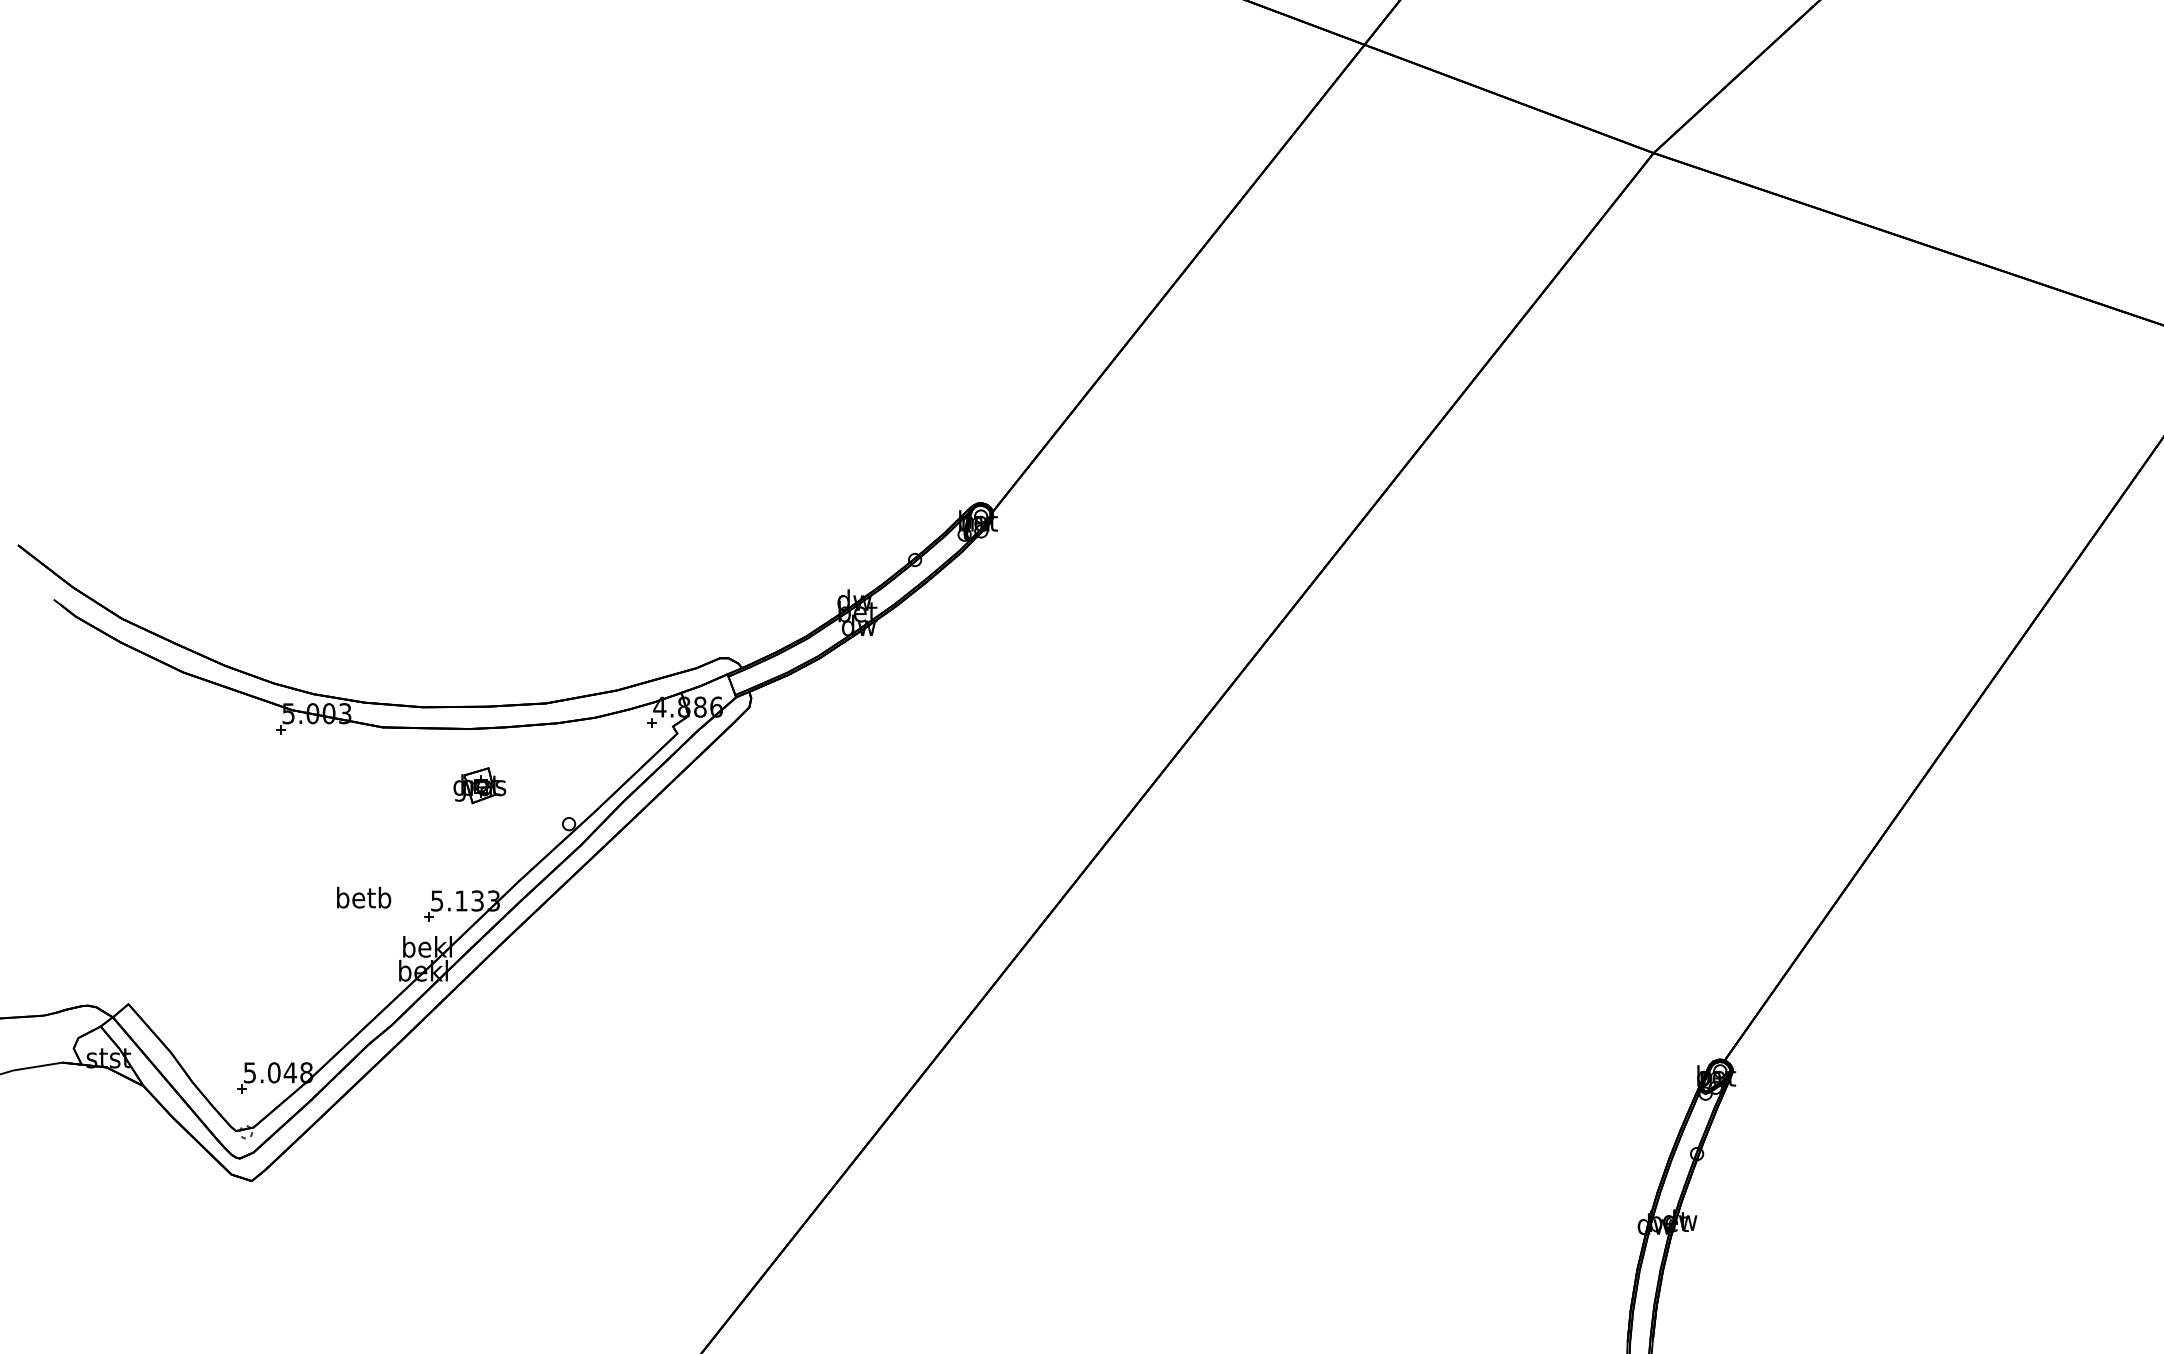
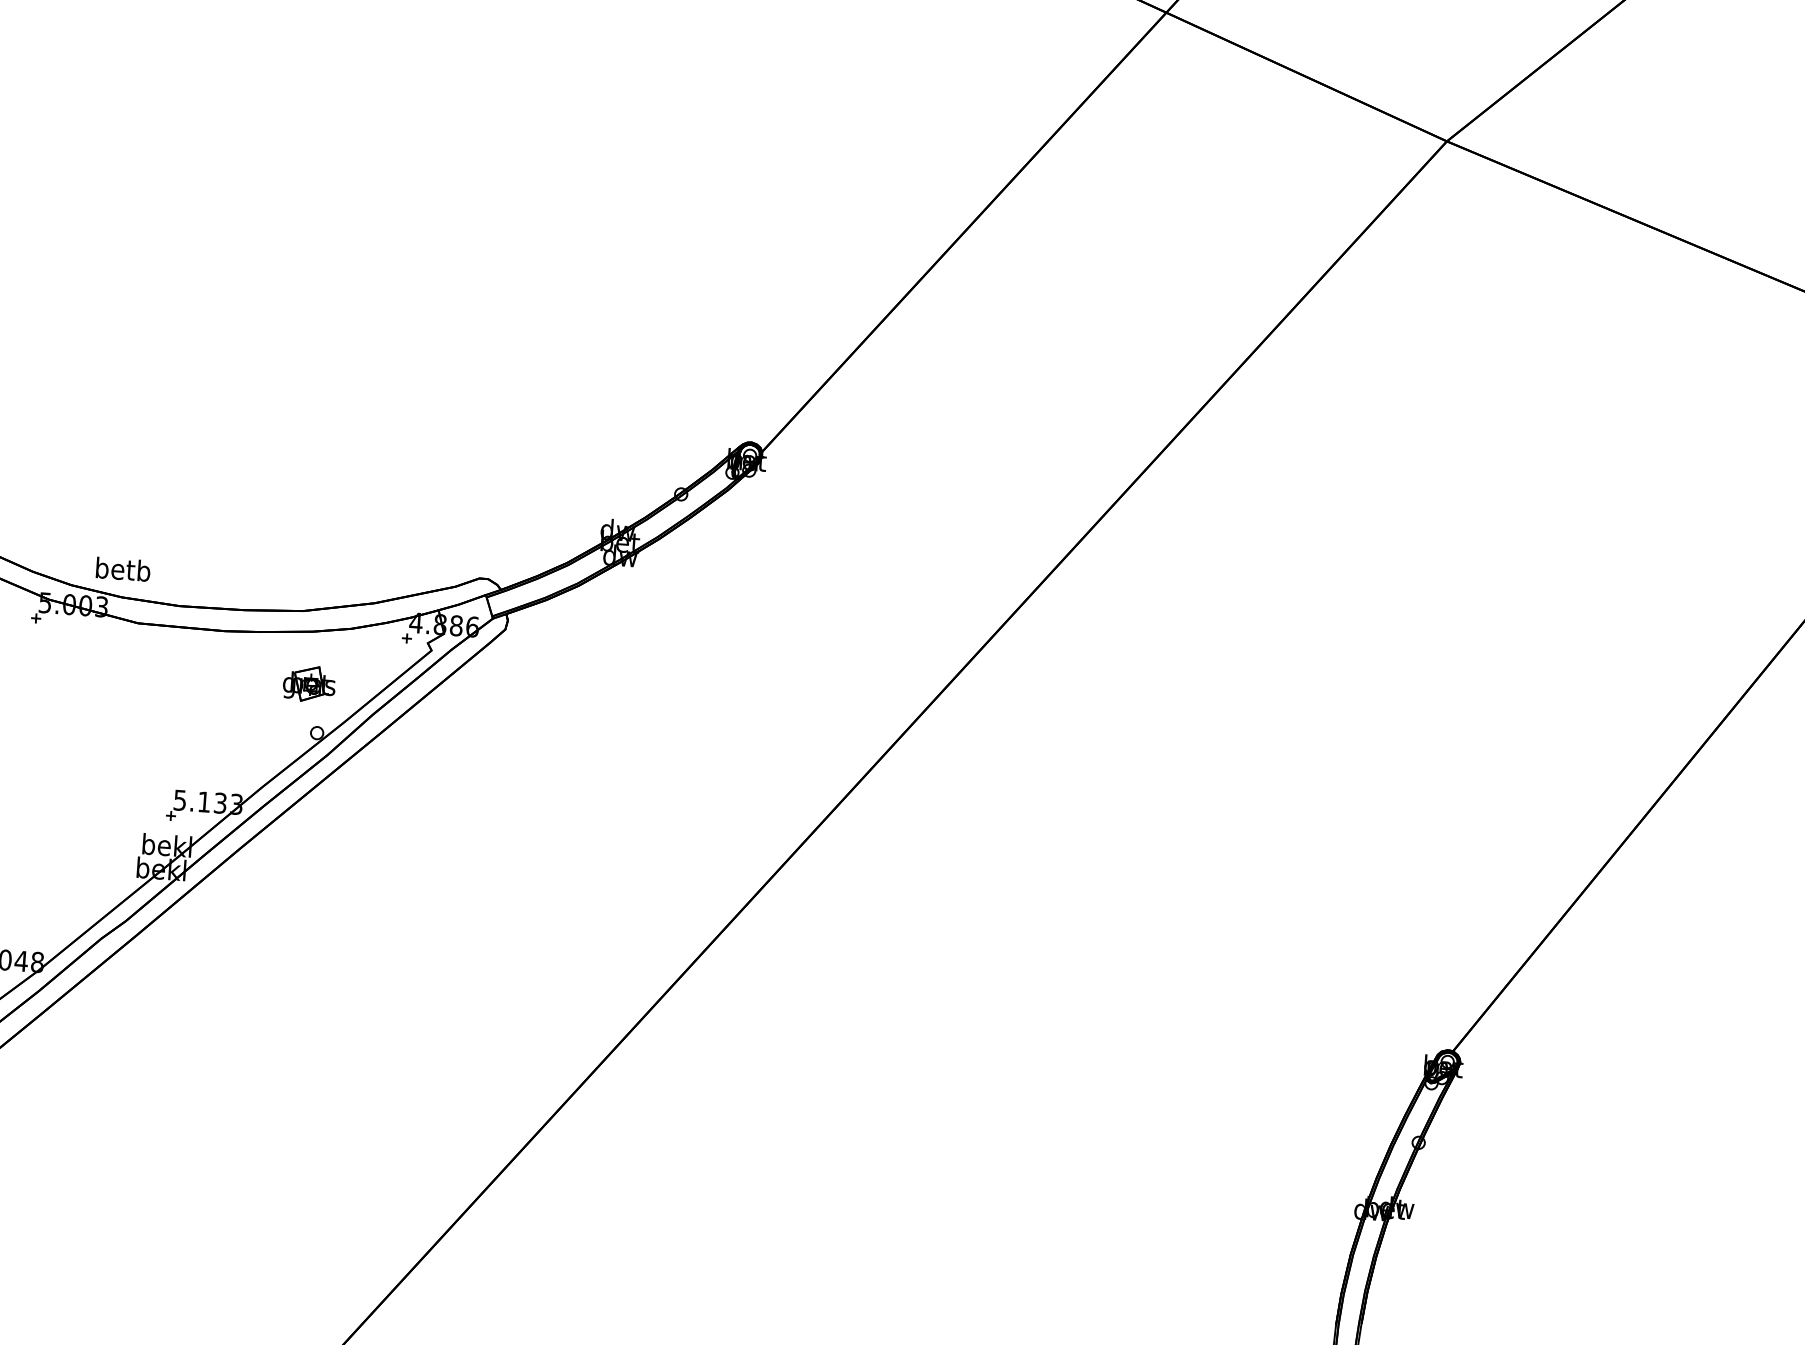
part: (479, 785) -> (309, 683), moved
text: (364, 897) -> (123, 569), moved

